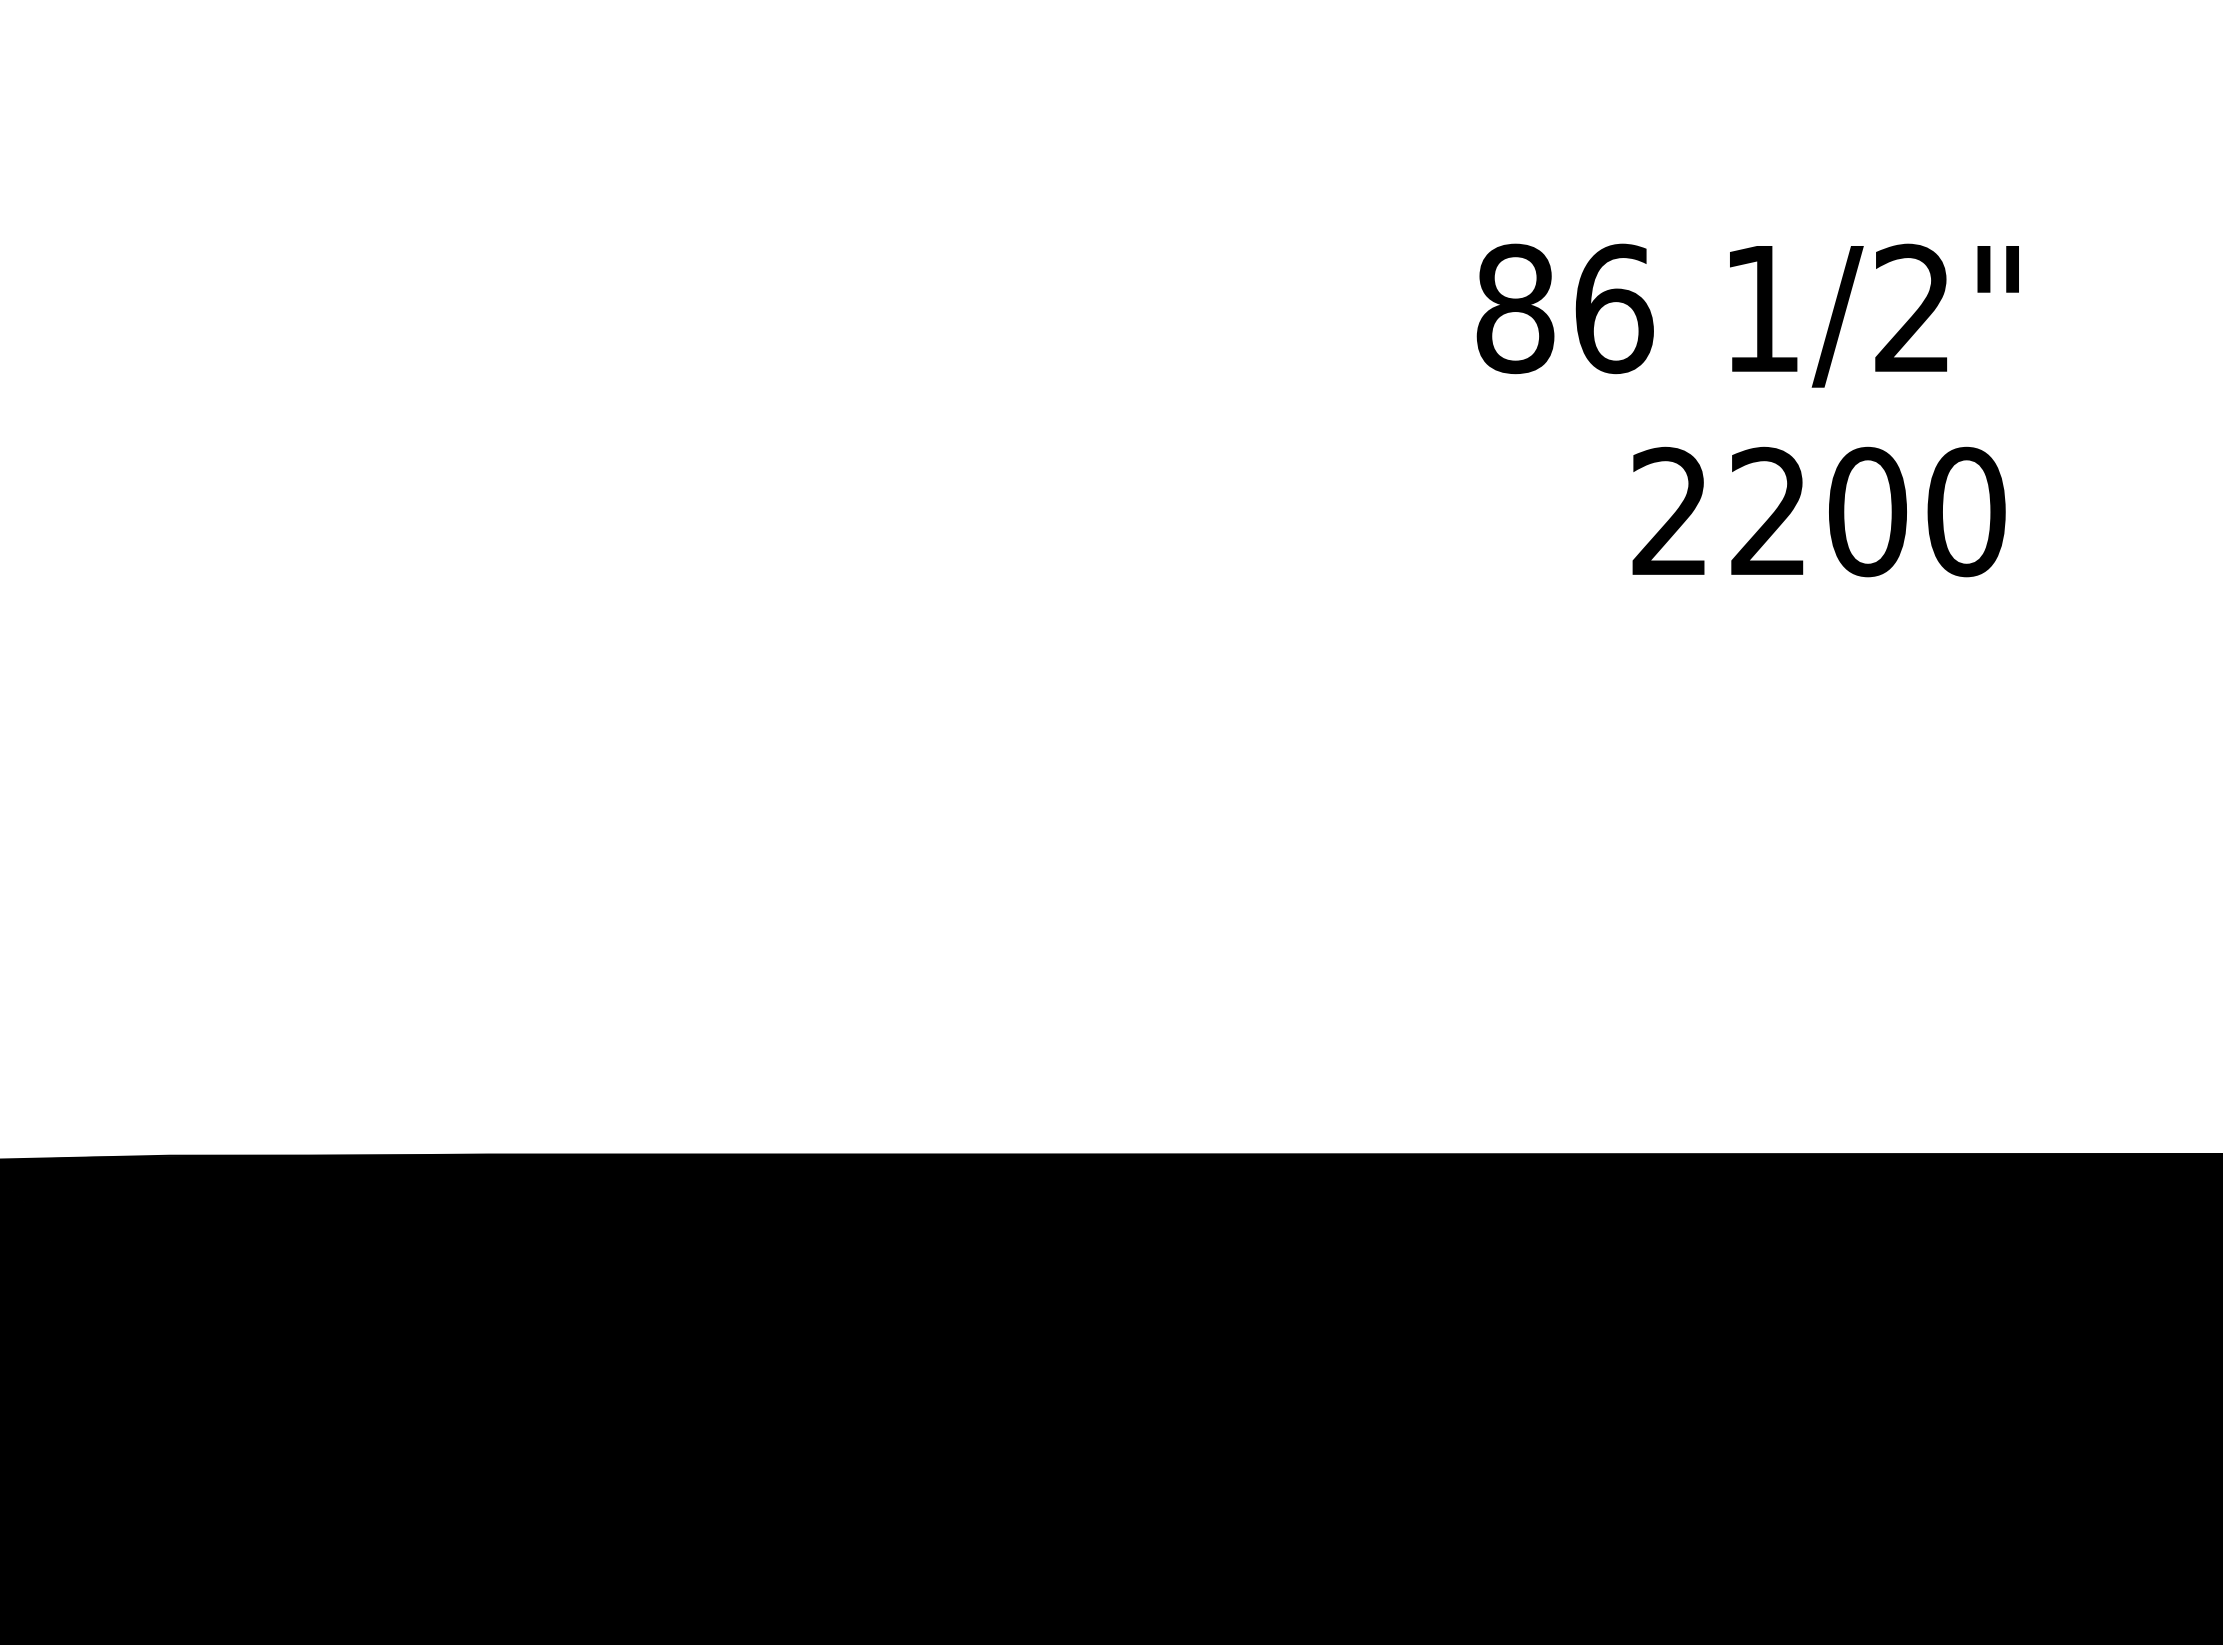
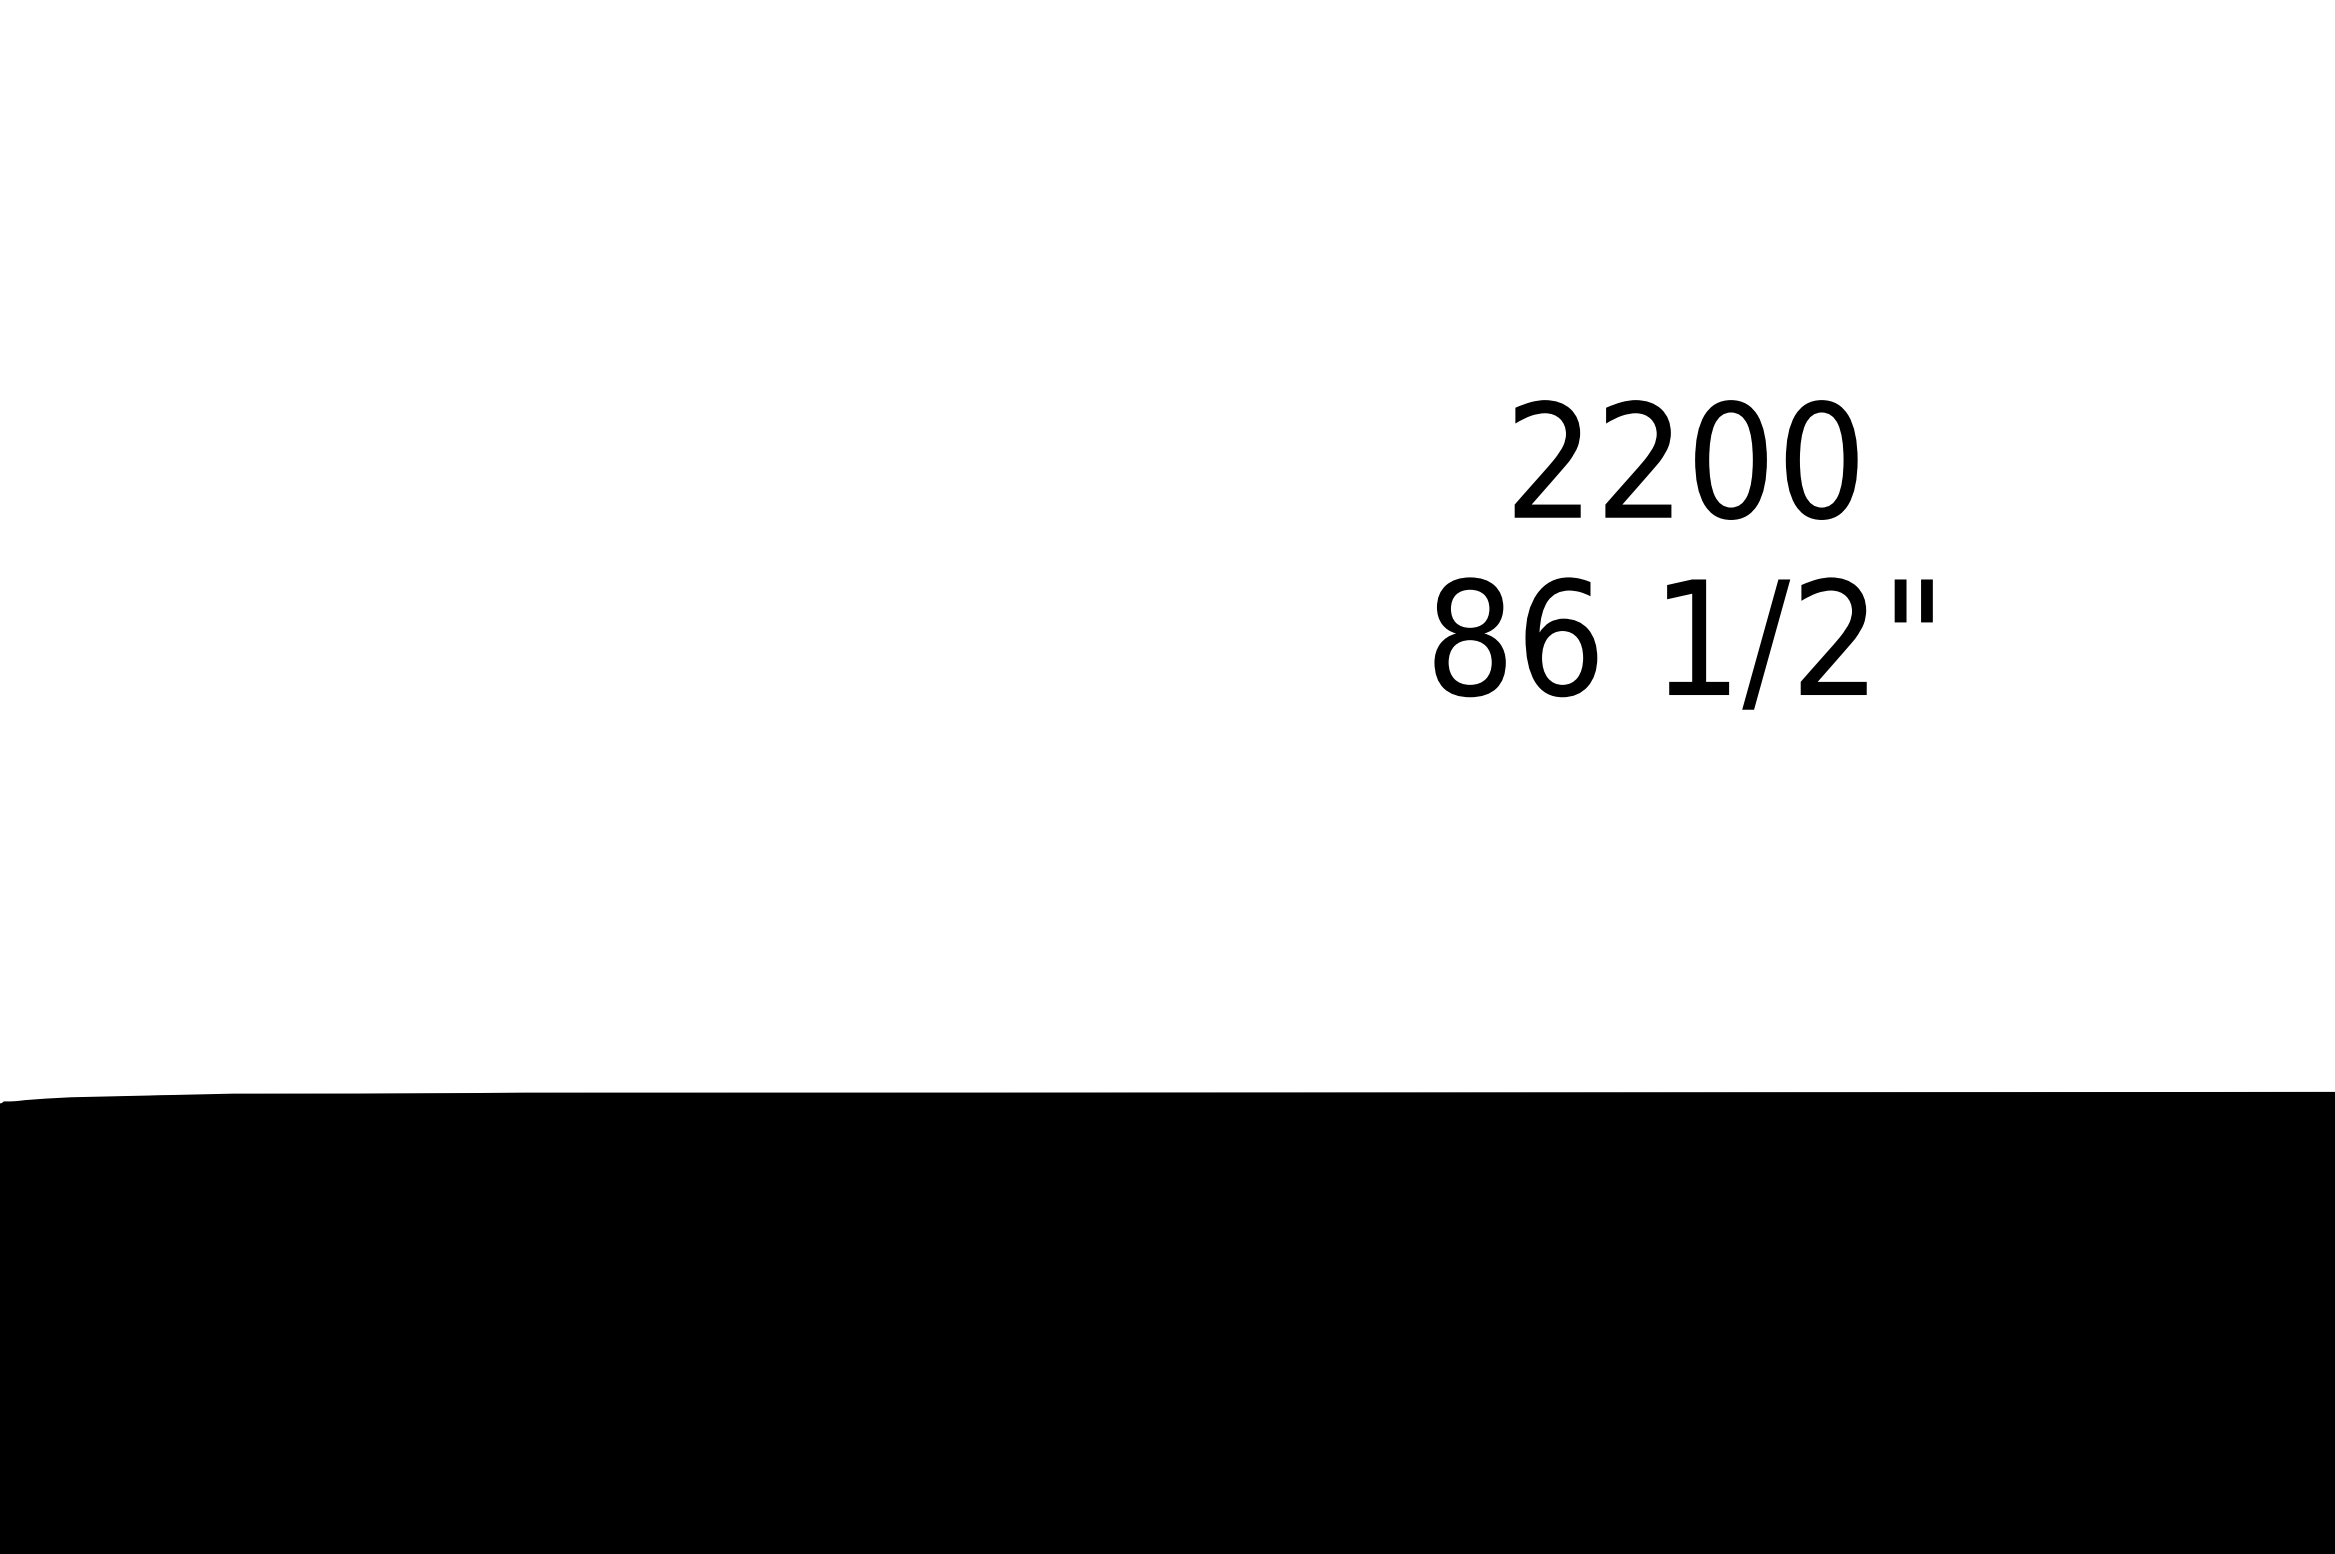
text: (1747, 315) -> (1683, 643), moved
text: (1818, 511) -> (1685, 459), moved

